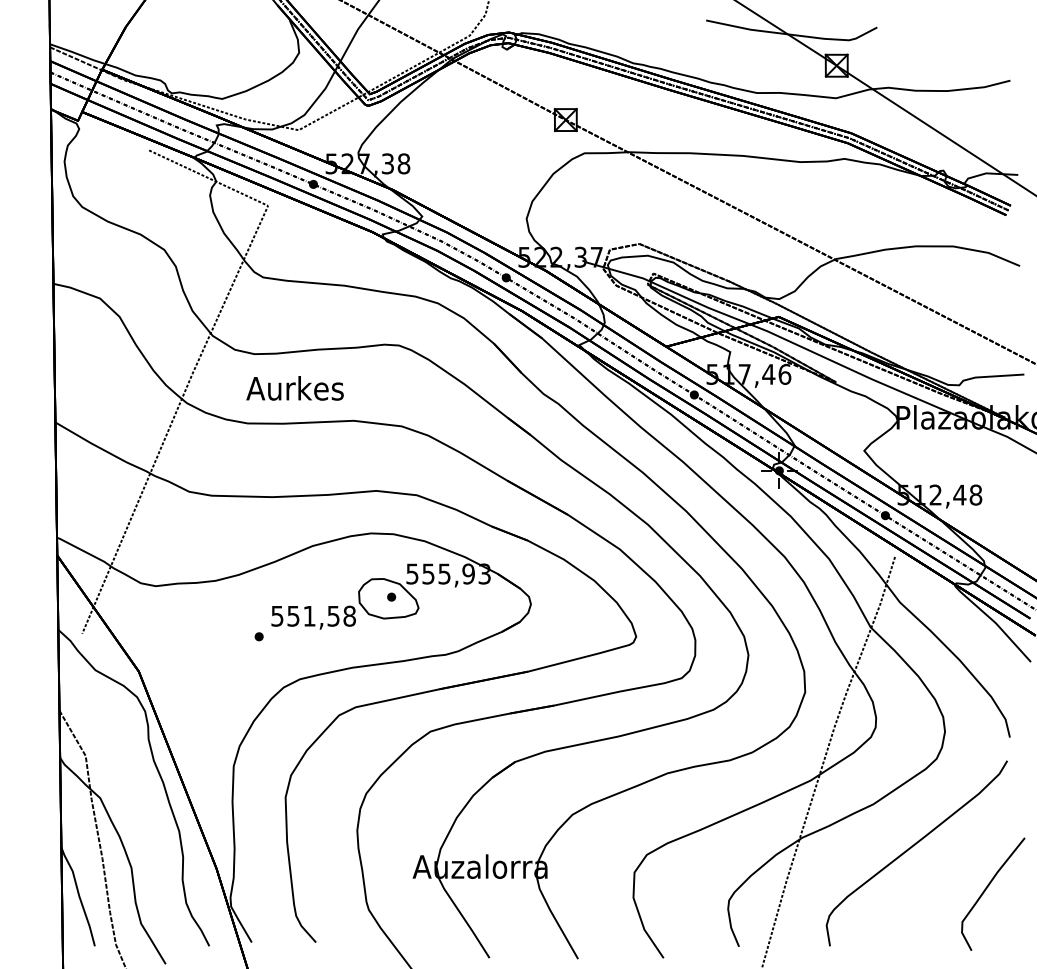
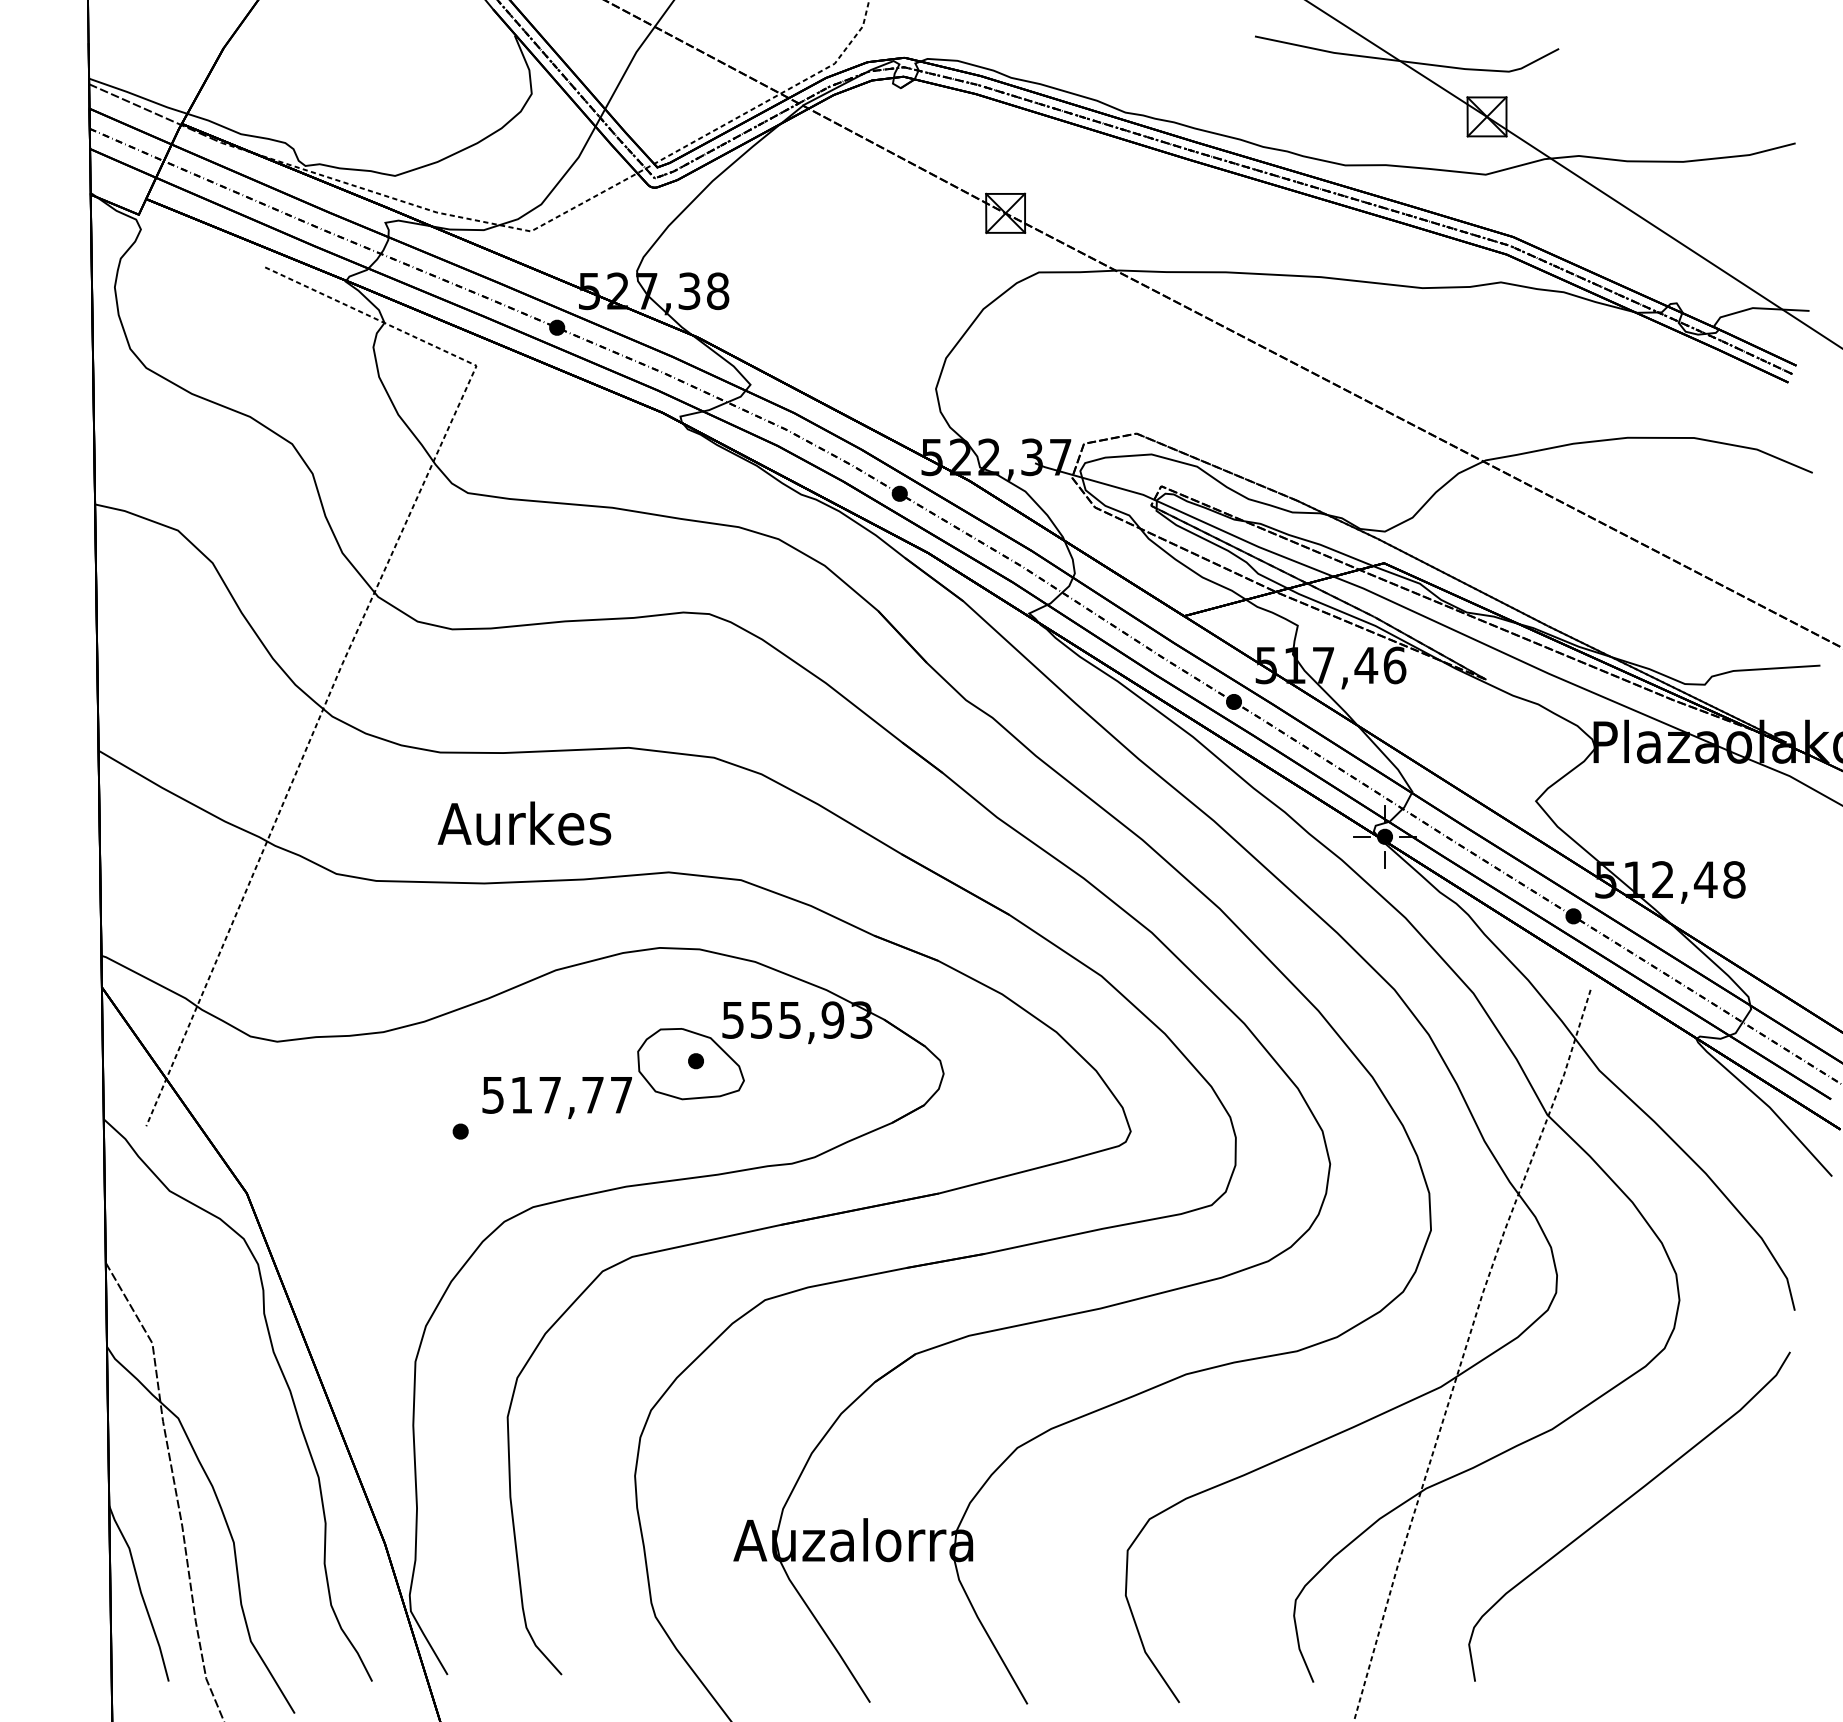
text: (294, 388) -> (523, 823), moved
text: (321, 615) -> (571, 1093), 551,58 -> 517,77
curve: (988, 887) -> (1756, 1577), removed

